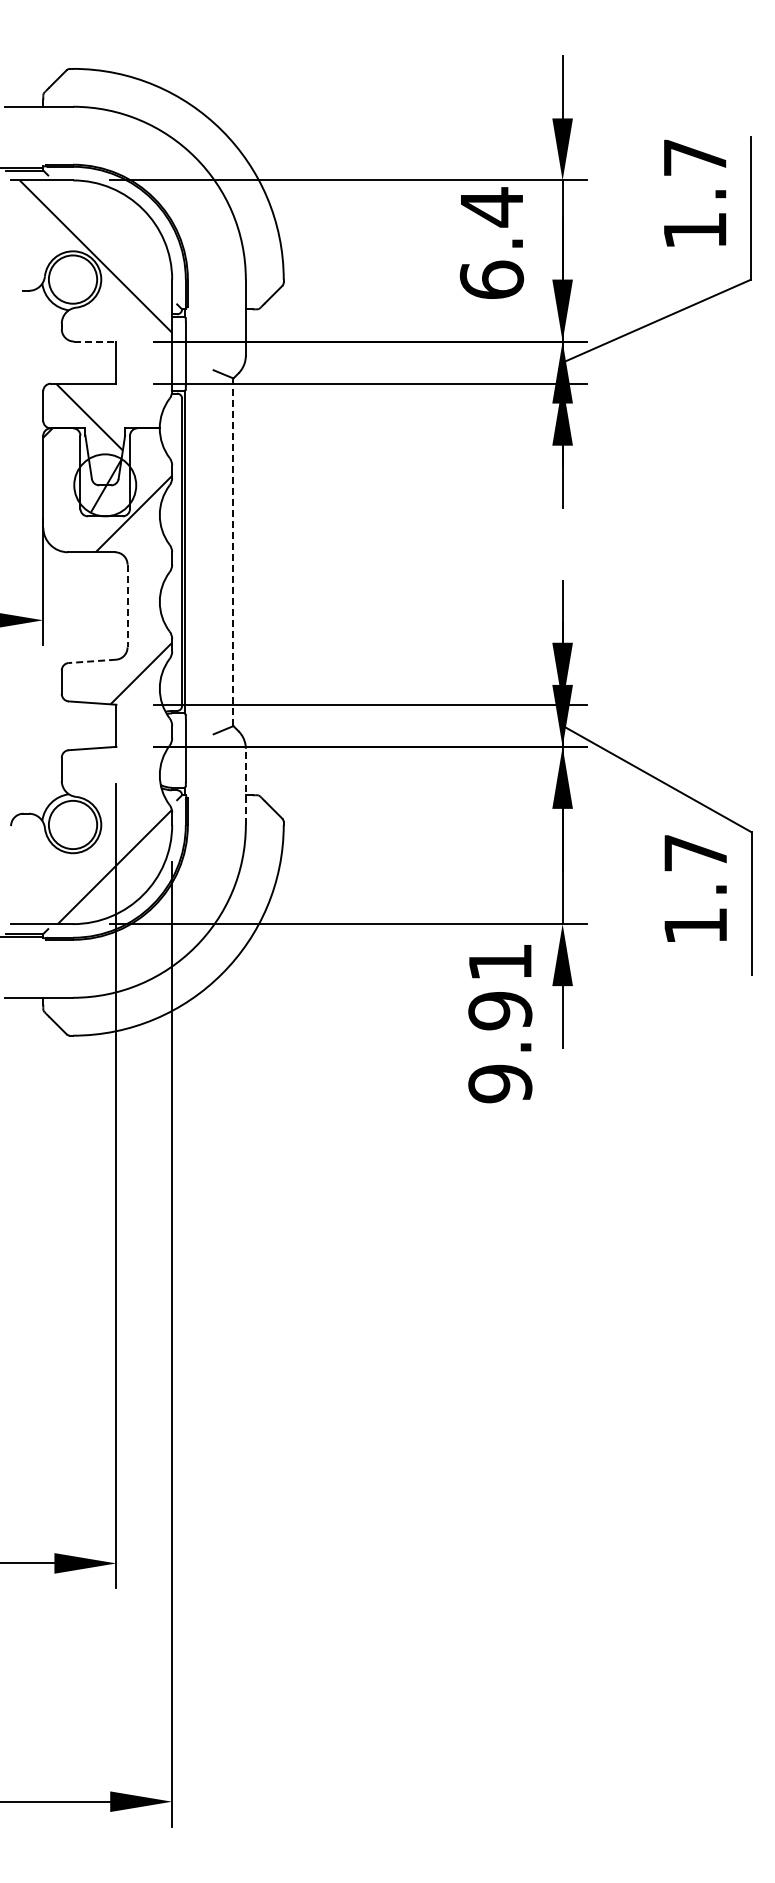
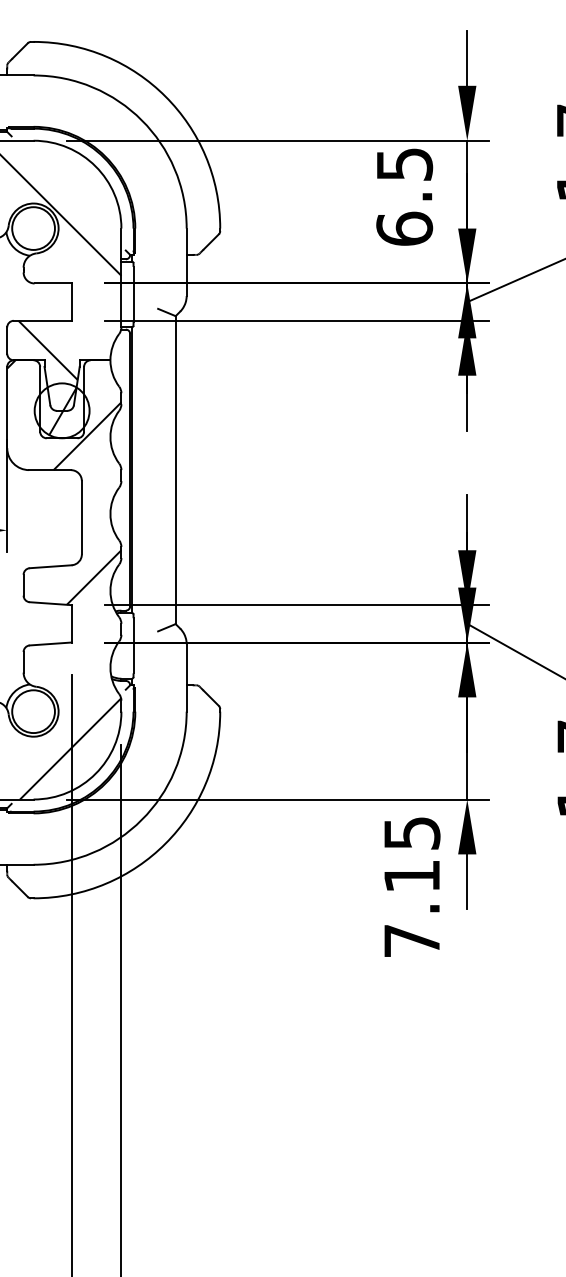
text: (492, 207) -> (405, 164), 6.4 -> 6.5
line: (95, 341) -> (53, 283), dashed -> solid
line: (233, 552) -> (175, 470), dashed -> solid
line: (127, 606) -> (81, 518), dashed -> solid
line: (92, 661) -> (50, 566), dashed -> solid
line: (245, 786) -> (186, 677), dashed -> solid
text: (500, 1023) -> (412, 887), 9.91 -> 7.15

